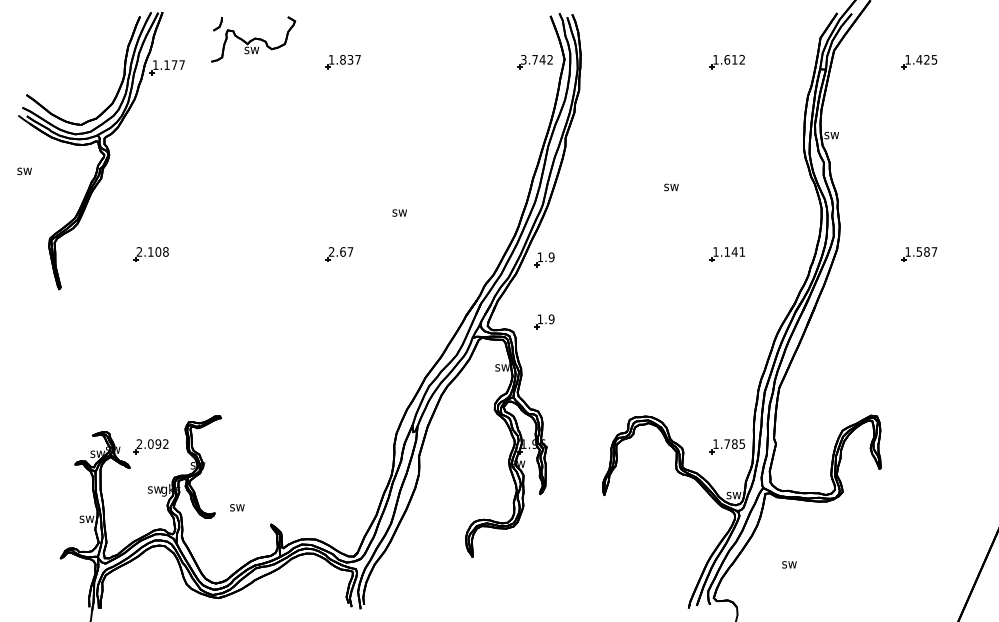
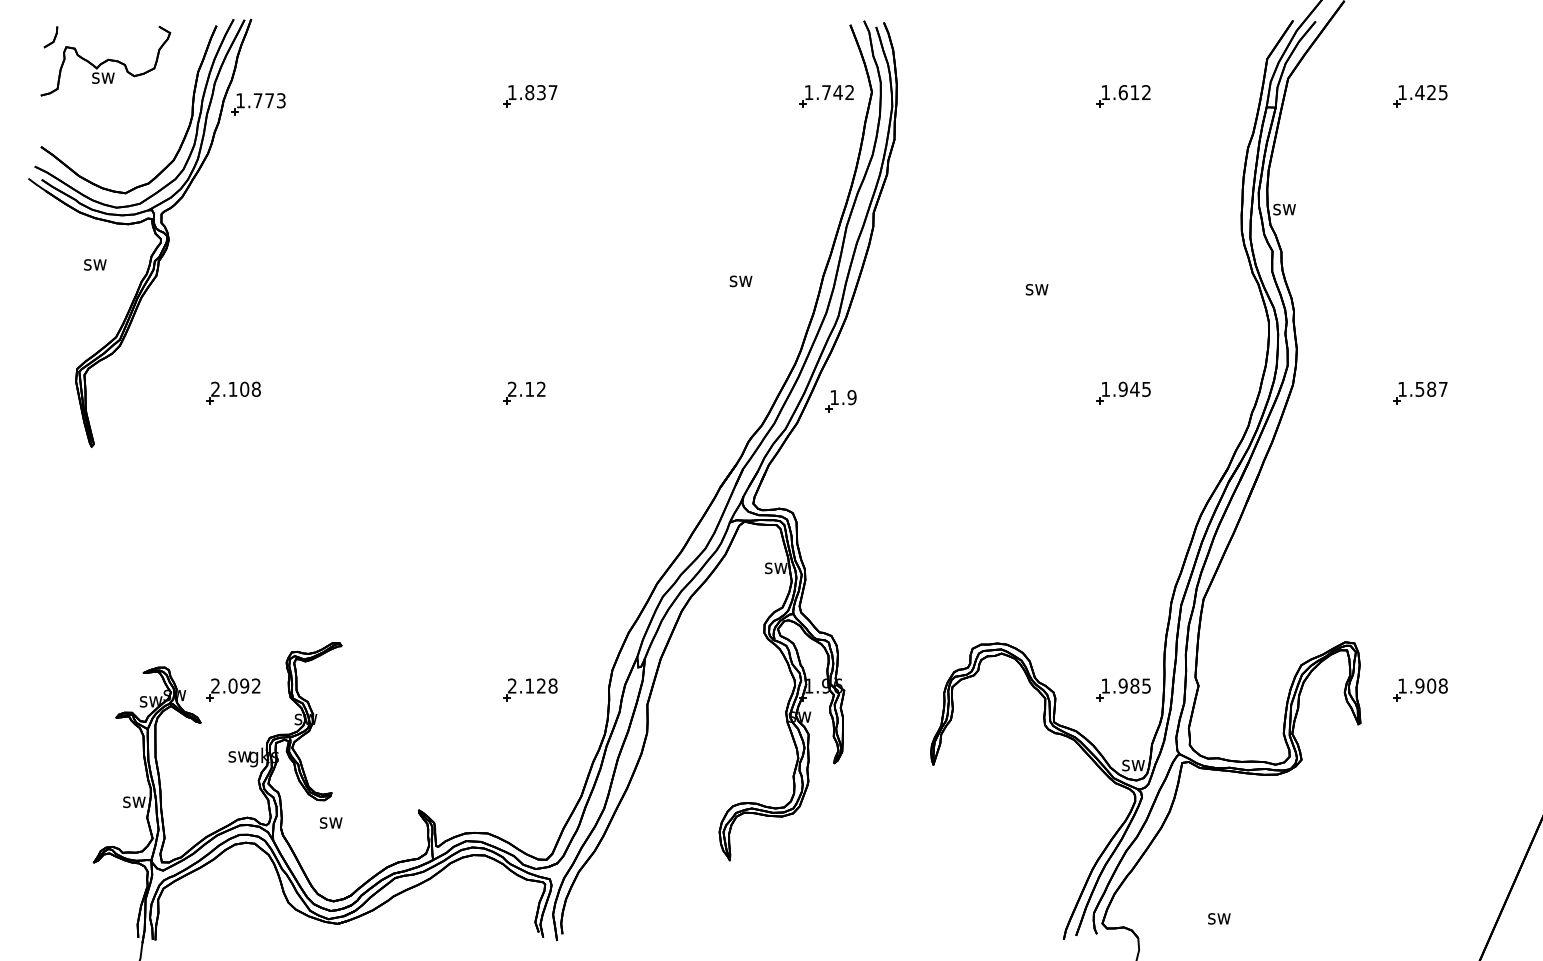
part: (253, 39) -> (105, 61), moved
text: (523, 59) -> (808, 92), 3.742 -> 1.742
text: (174, 64) -> (269, 99), 1.177 -> 1.773
text: (24, 171) -> (95, 265), moved
text: (399, 212) -> (740, 280), moved
text: (346, 251) -> (535, 388), 2.67 -> 2.12
text: (734, 251) -> (1134, 388), 1.141 -> 1.945
part: (544, 321) -> (840, 496), removed
text: (727, 444) -> (1123, 686), 1.785 -> 1.985
part: (342, 446) -> (529, 689), added
part: (919, 446) -> (1420, 689), added
text: (237, 507) -> (331, 822), moved
text: (789, 564) -> (1219, 918), moved

